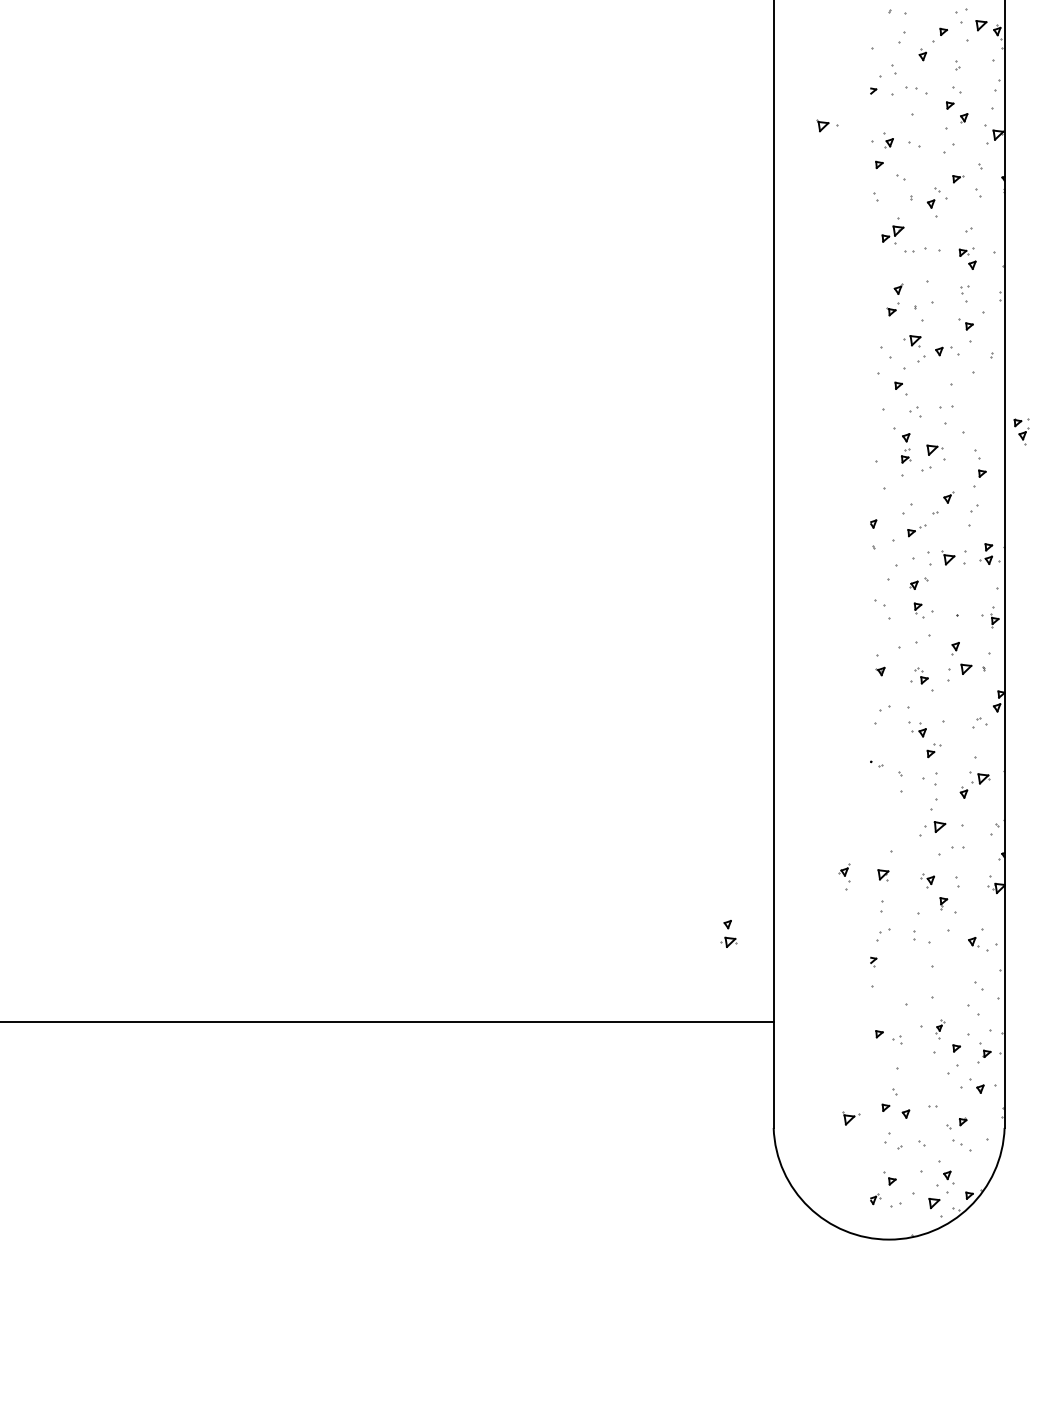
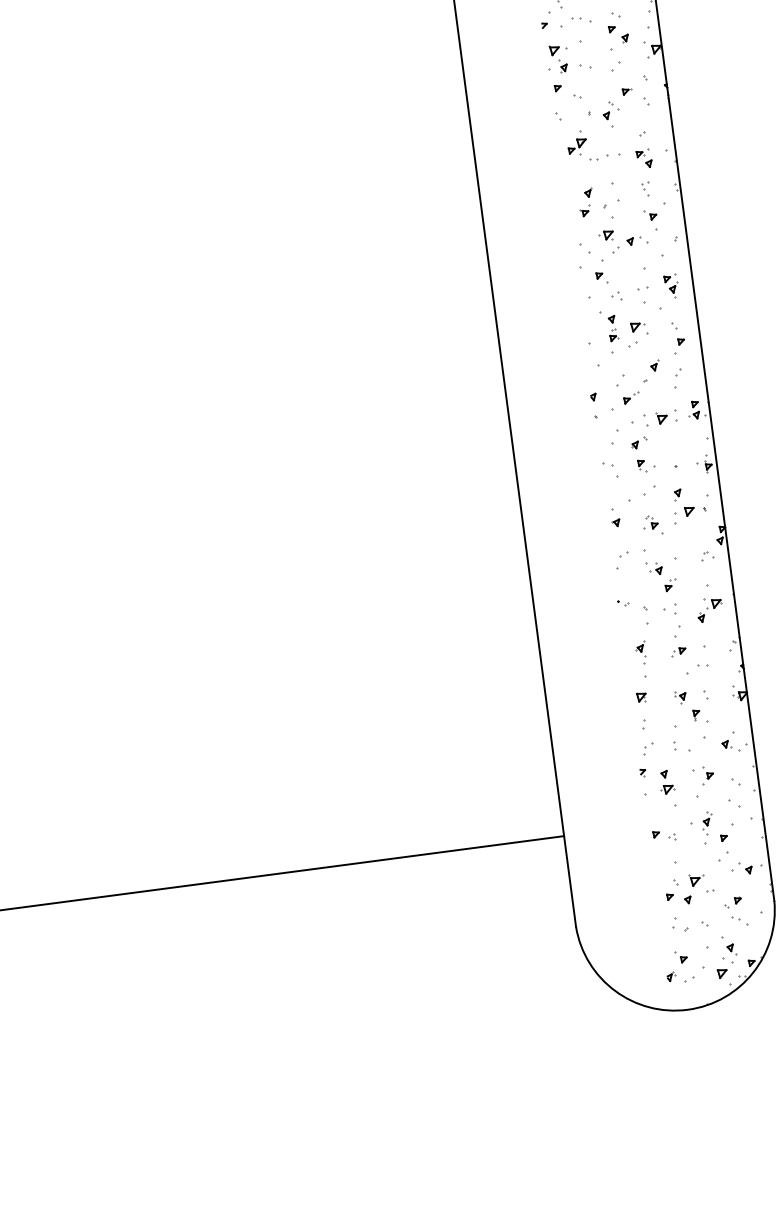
part: (827, 125) -> (558, 49), moved
part: (1021, 431) -> (671, 286), moved
part: (932, 828) -> (678, 651), size x0.62
part: (844, 876) -> (641, 652), moved
part: (728, 933) -> (666, 781), moved
part: (940, 1028) -> (708, 822), size x1.43
part: (984, 1052) -> (707, 774), moved
part: (851, 1118) -> (697, 880), moved

